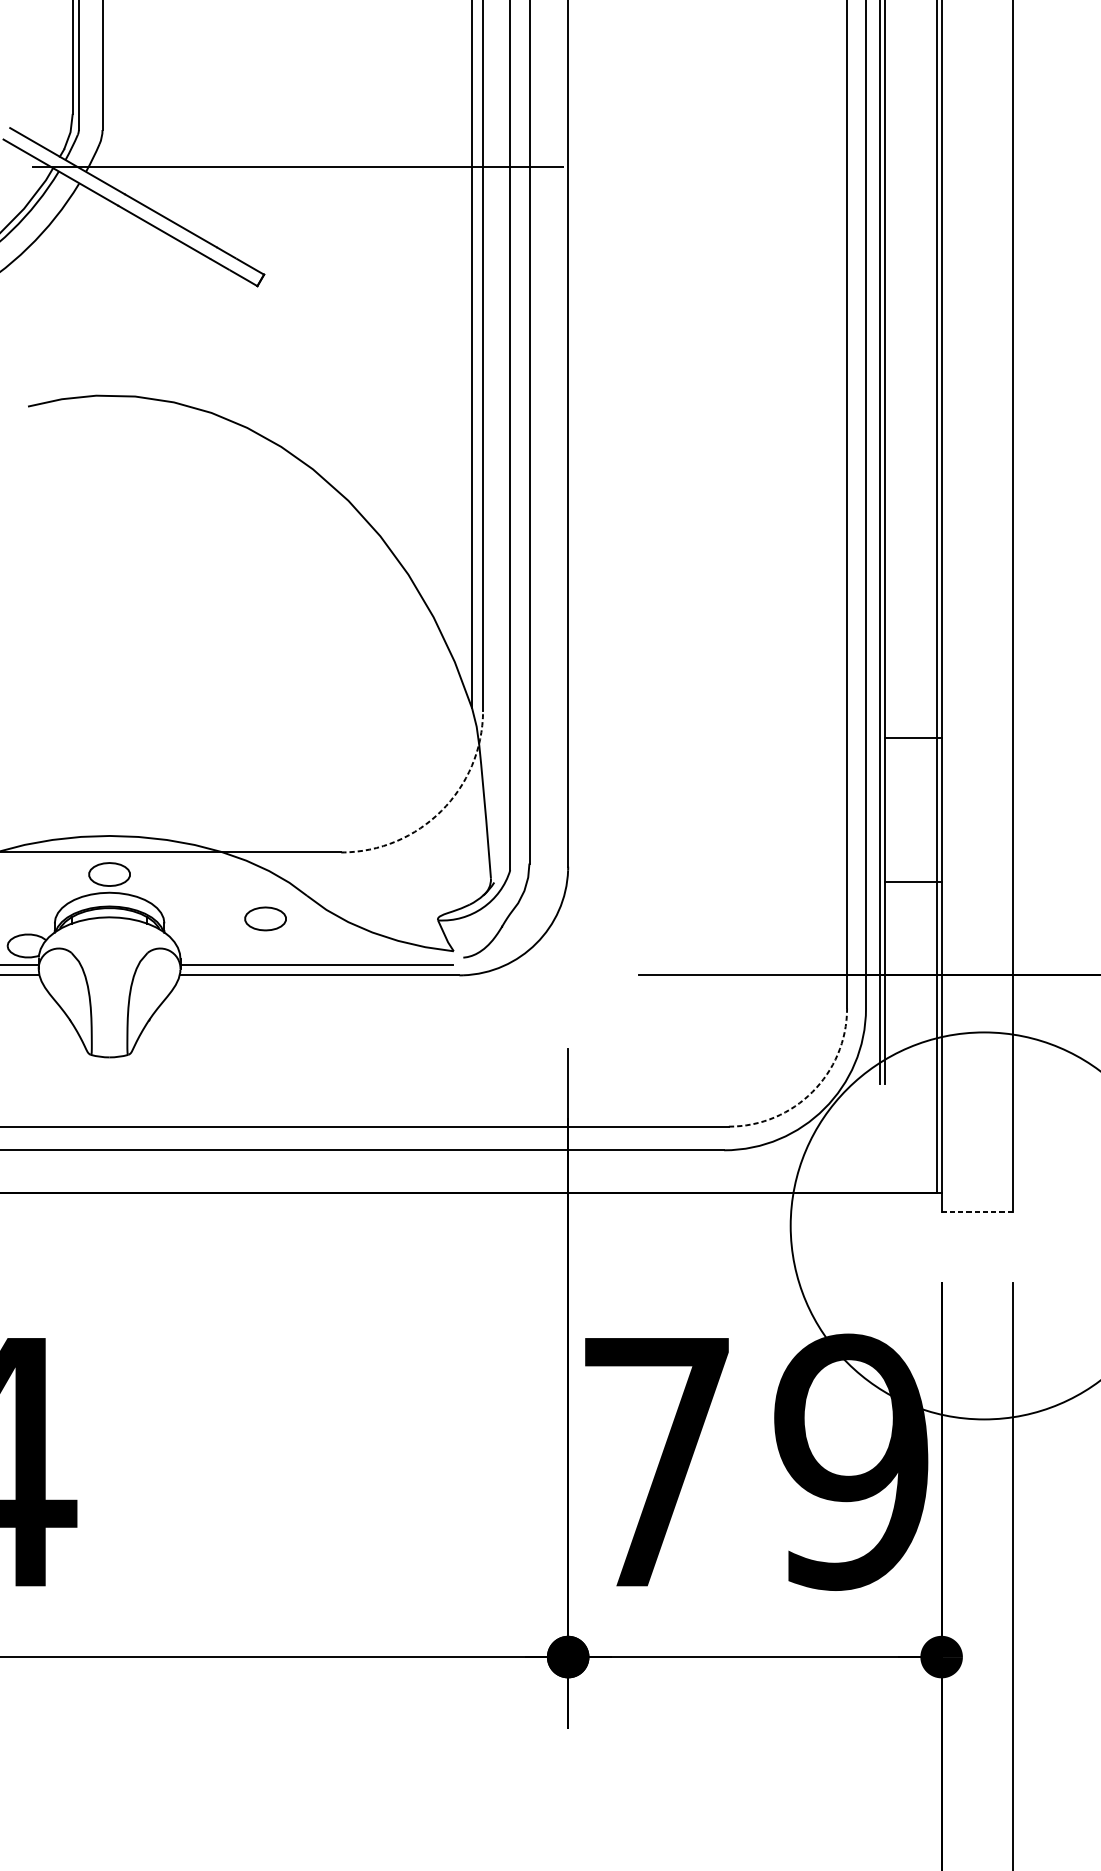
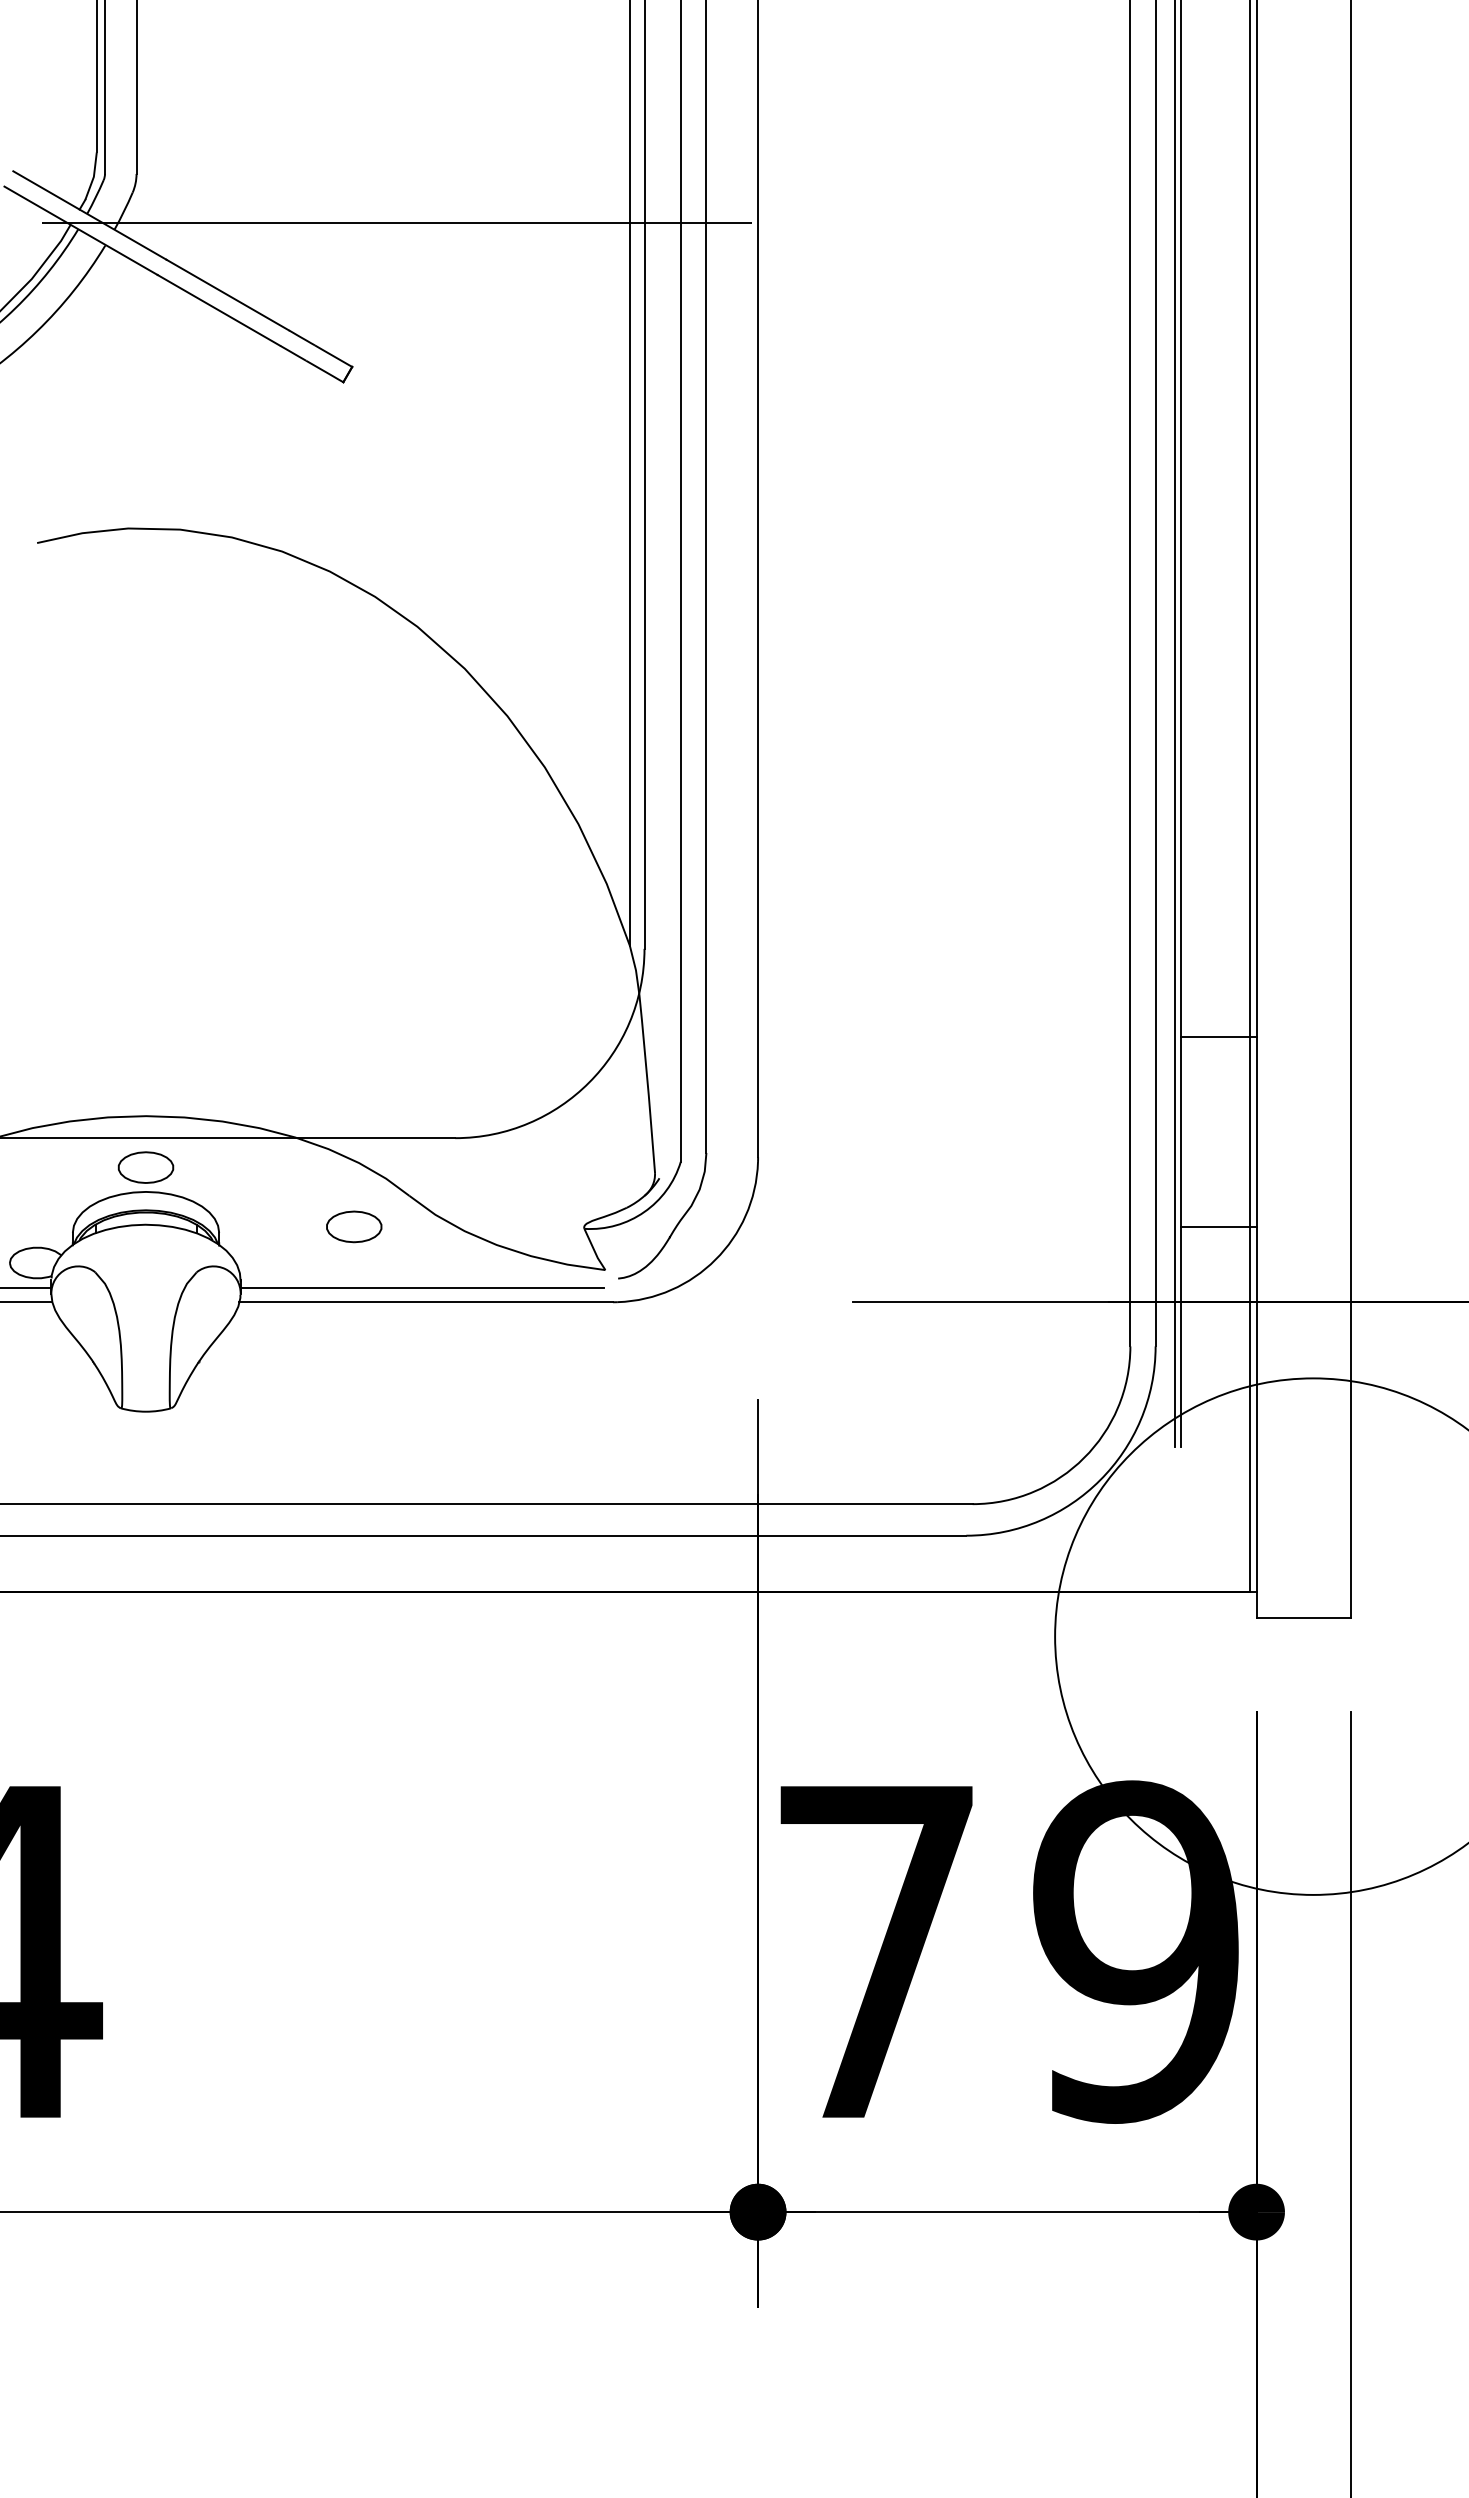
line: (913, 738) -> (1218, 1037), moved
arc: (441, 810) -> (589, 1082), dashed -> solid
line: (913, 881) -> (1218, 1226), moved
arc: (812, 1091) -> (1084, 1457), dashed -> solid
line: (977, 1211) -> (1304, 1617), dashed -> solid

